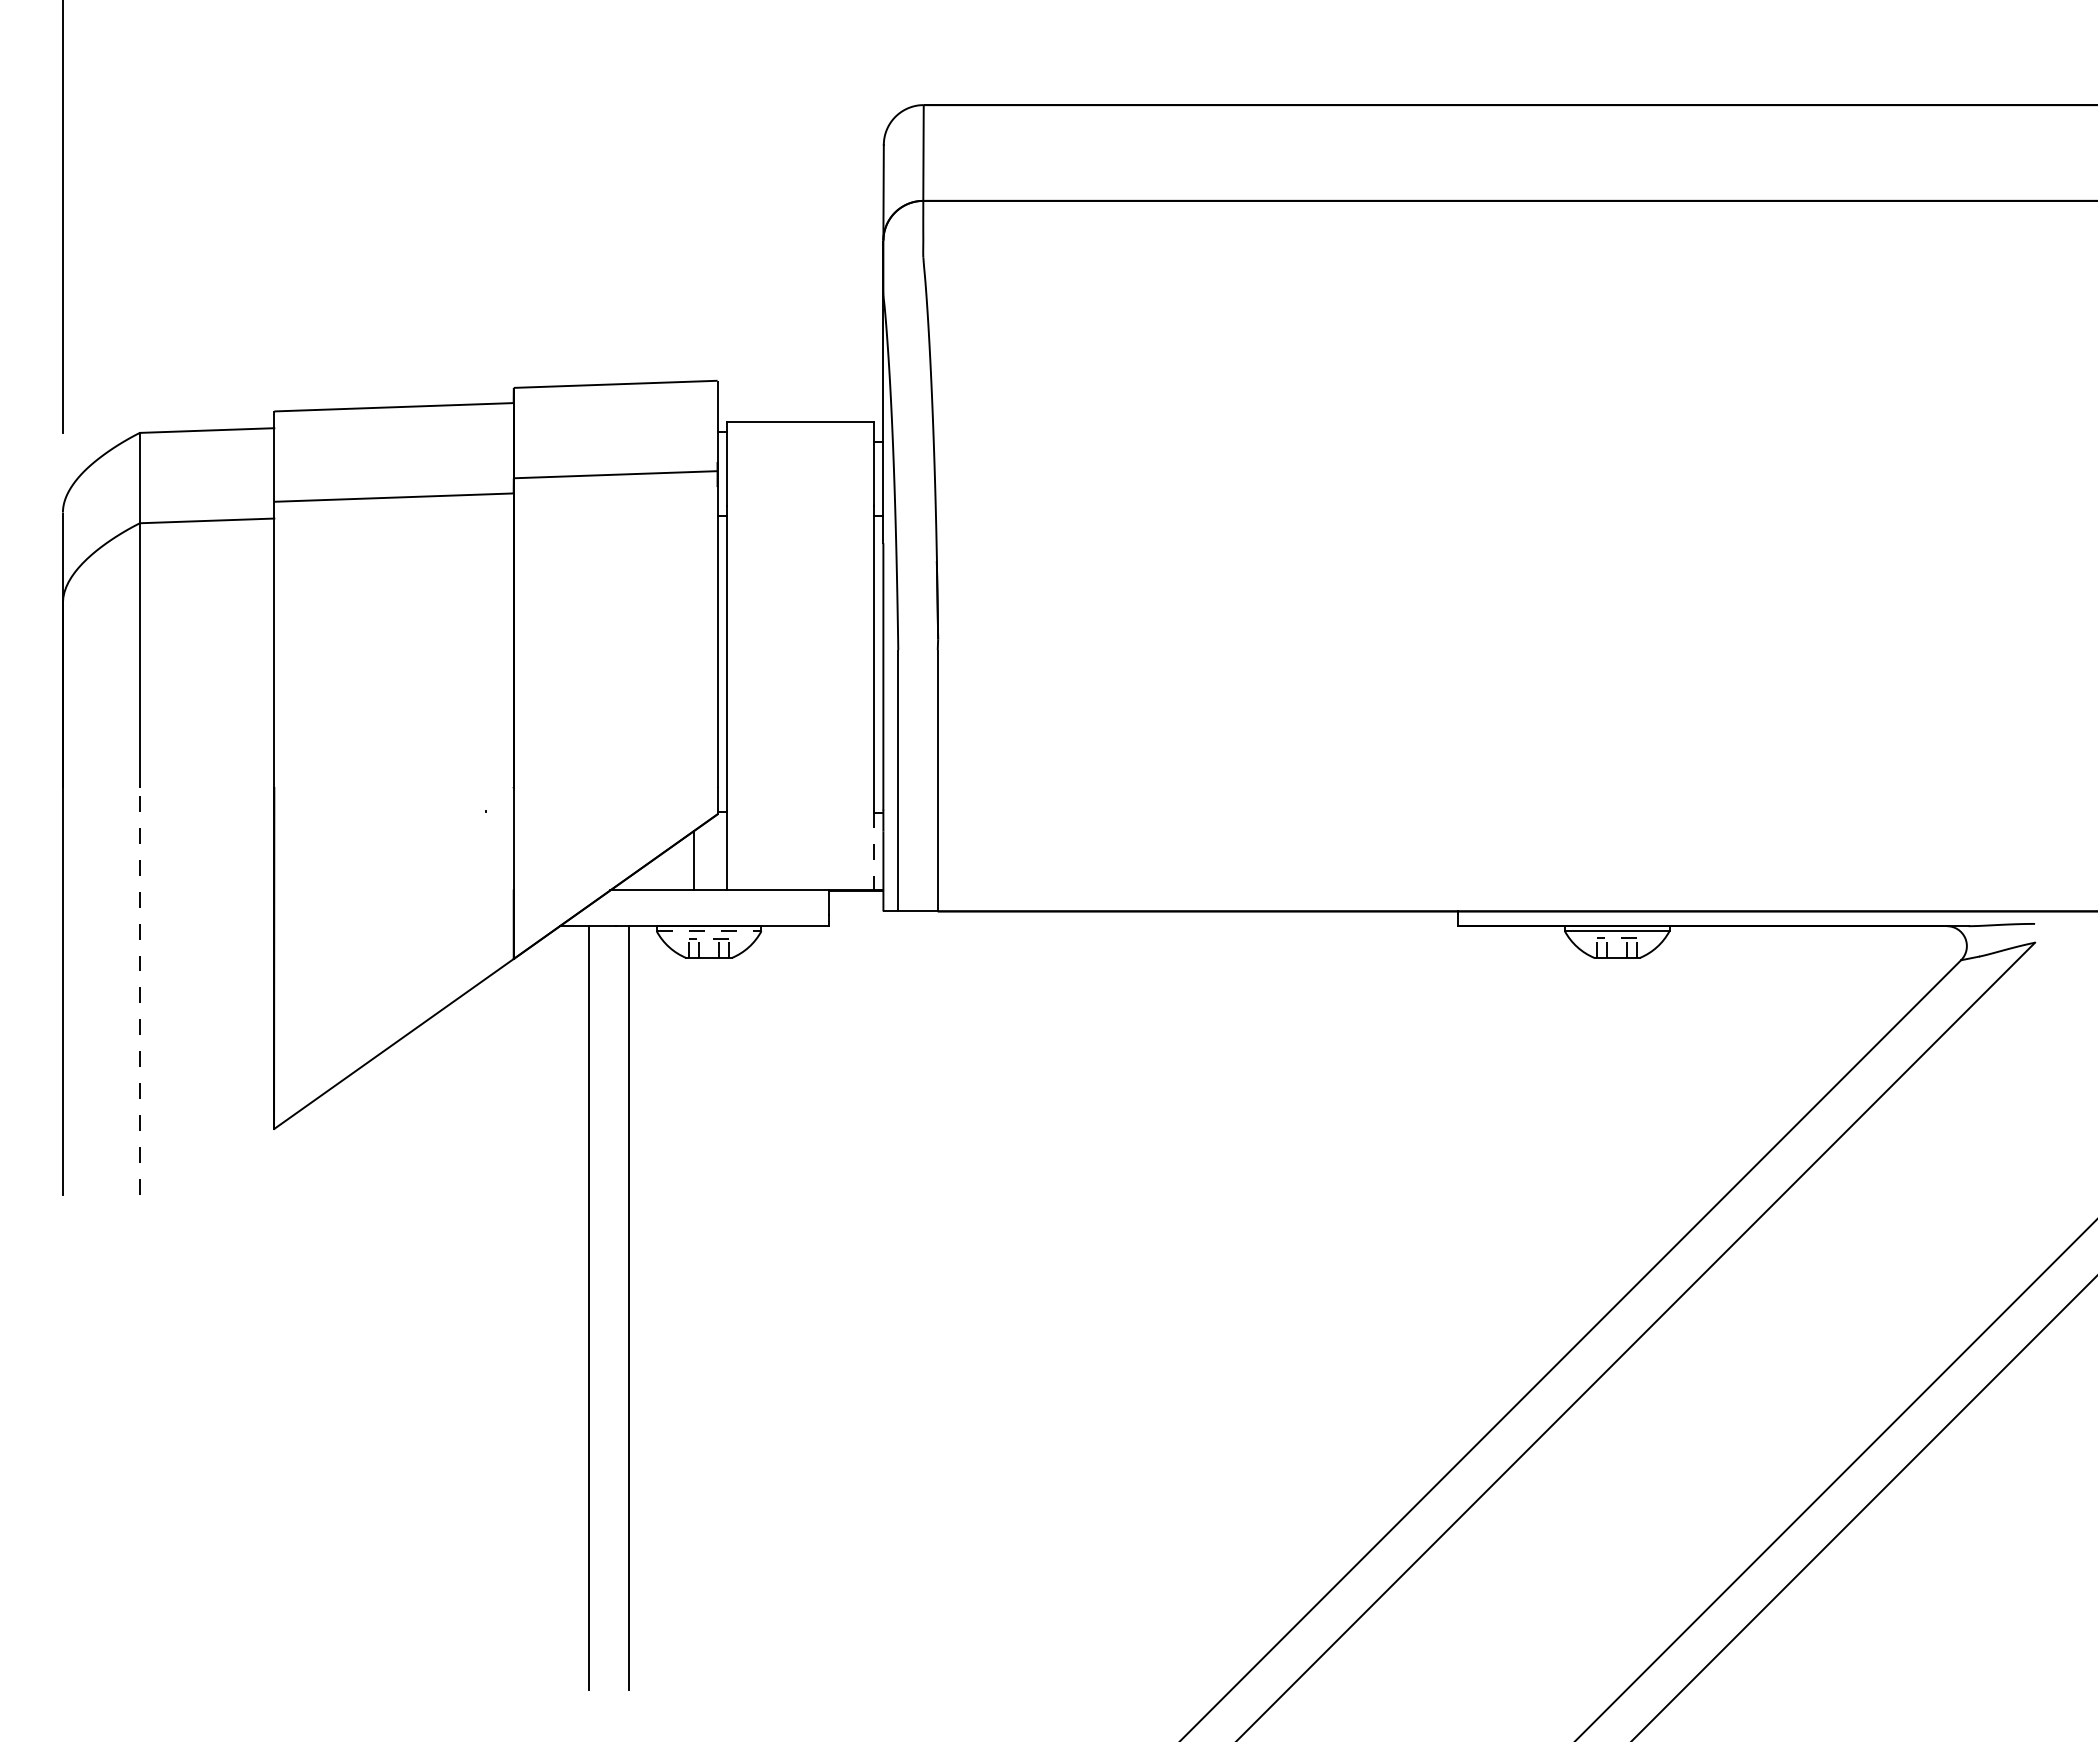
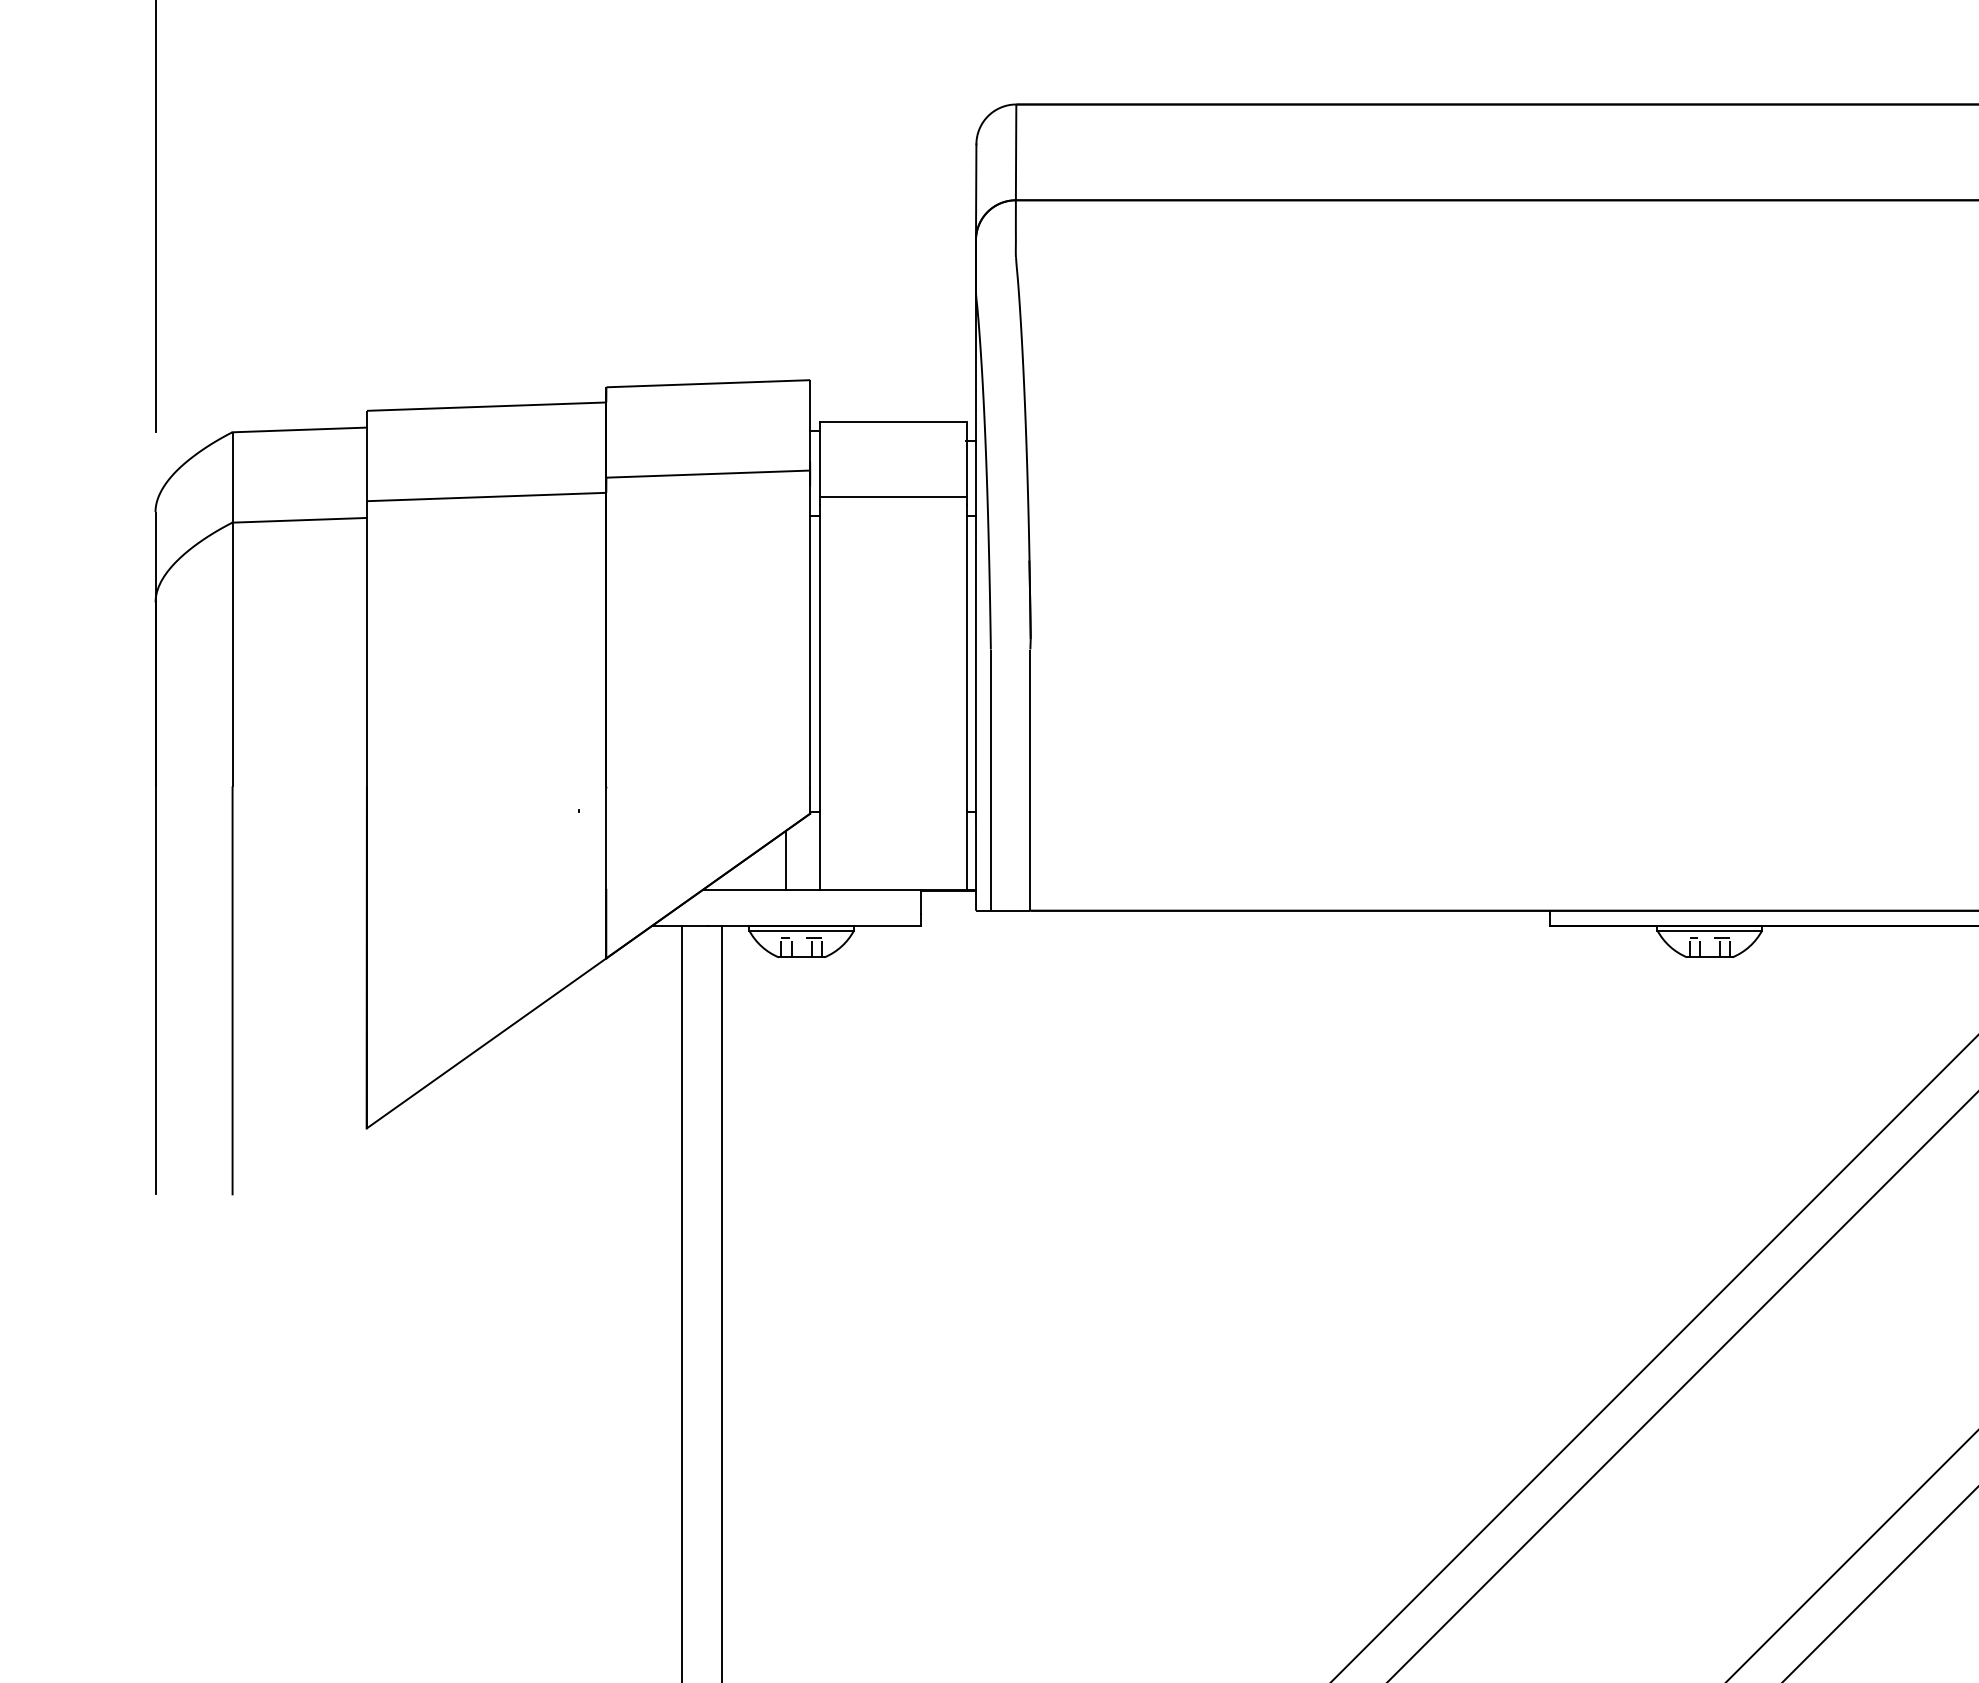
line: (800, 497) -> (893, 496), added
line: (874, 851) -> (967, 850), dashed -> solid
line: (709, 931) -> (802, 930), dashed -> solid
line: (139, 991) -> (232, 990), dashed -> solid

